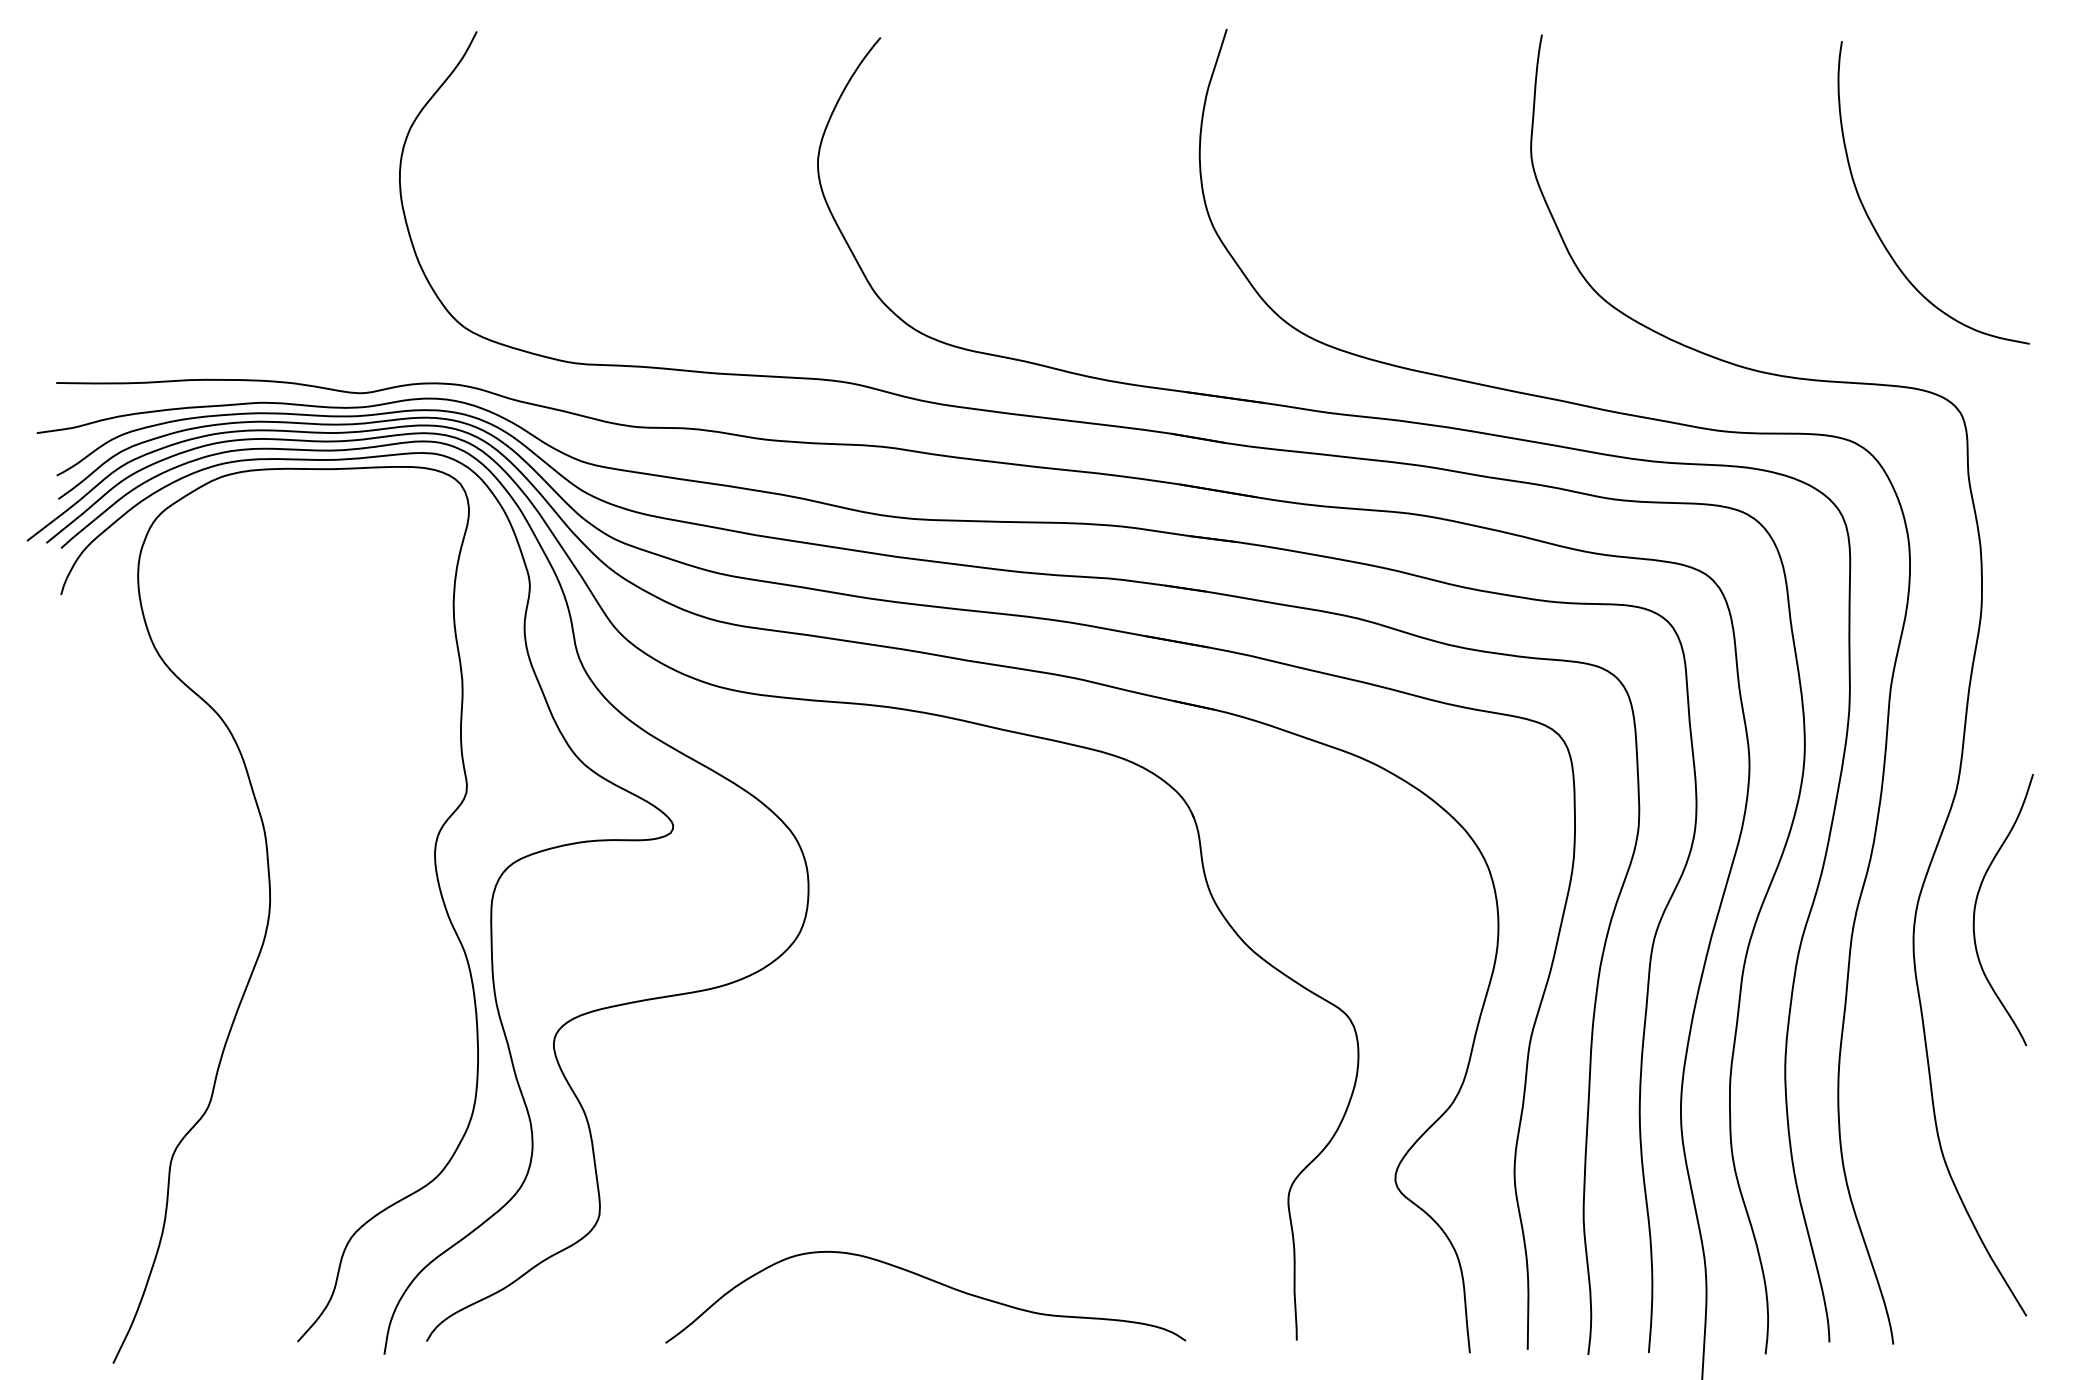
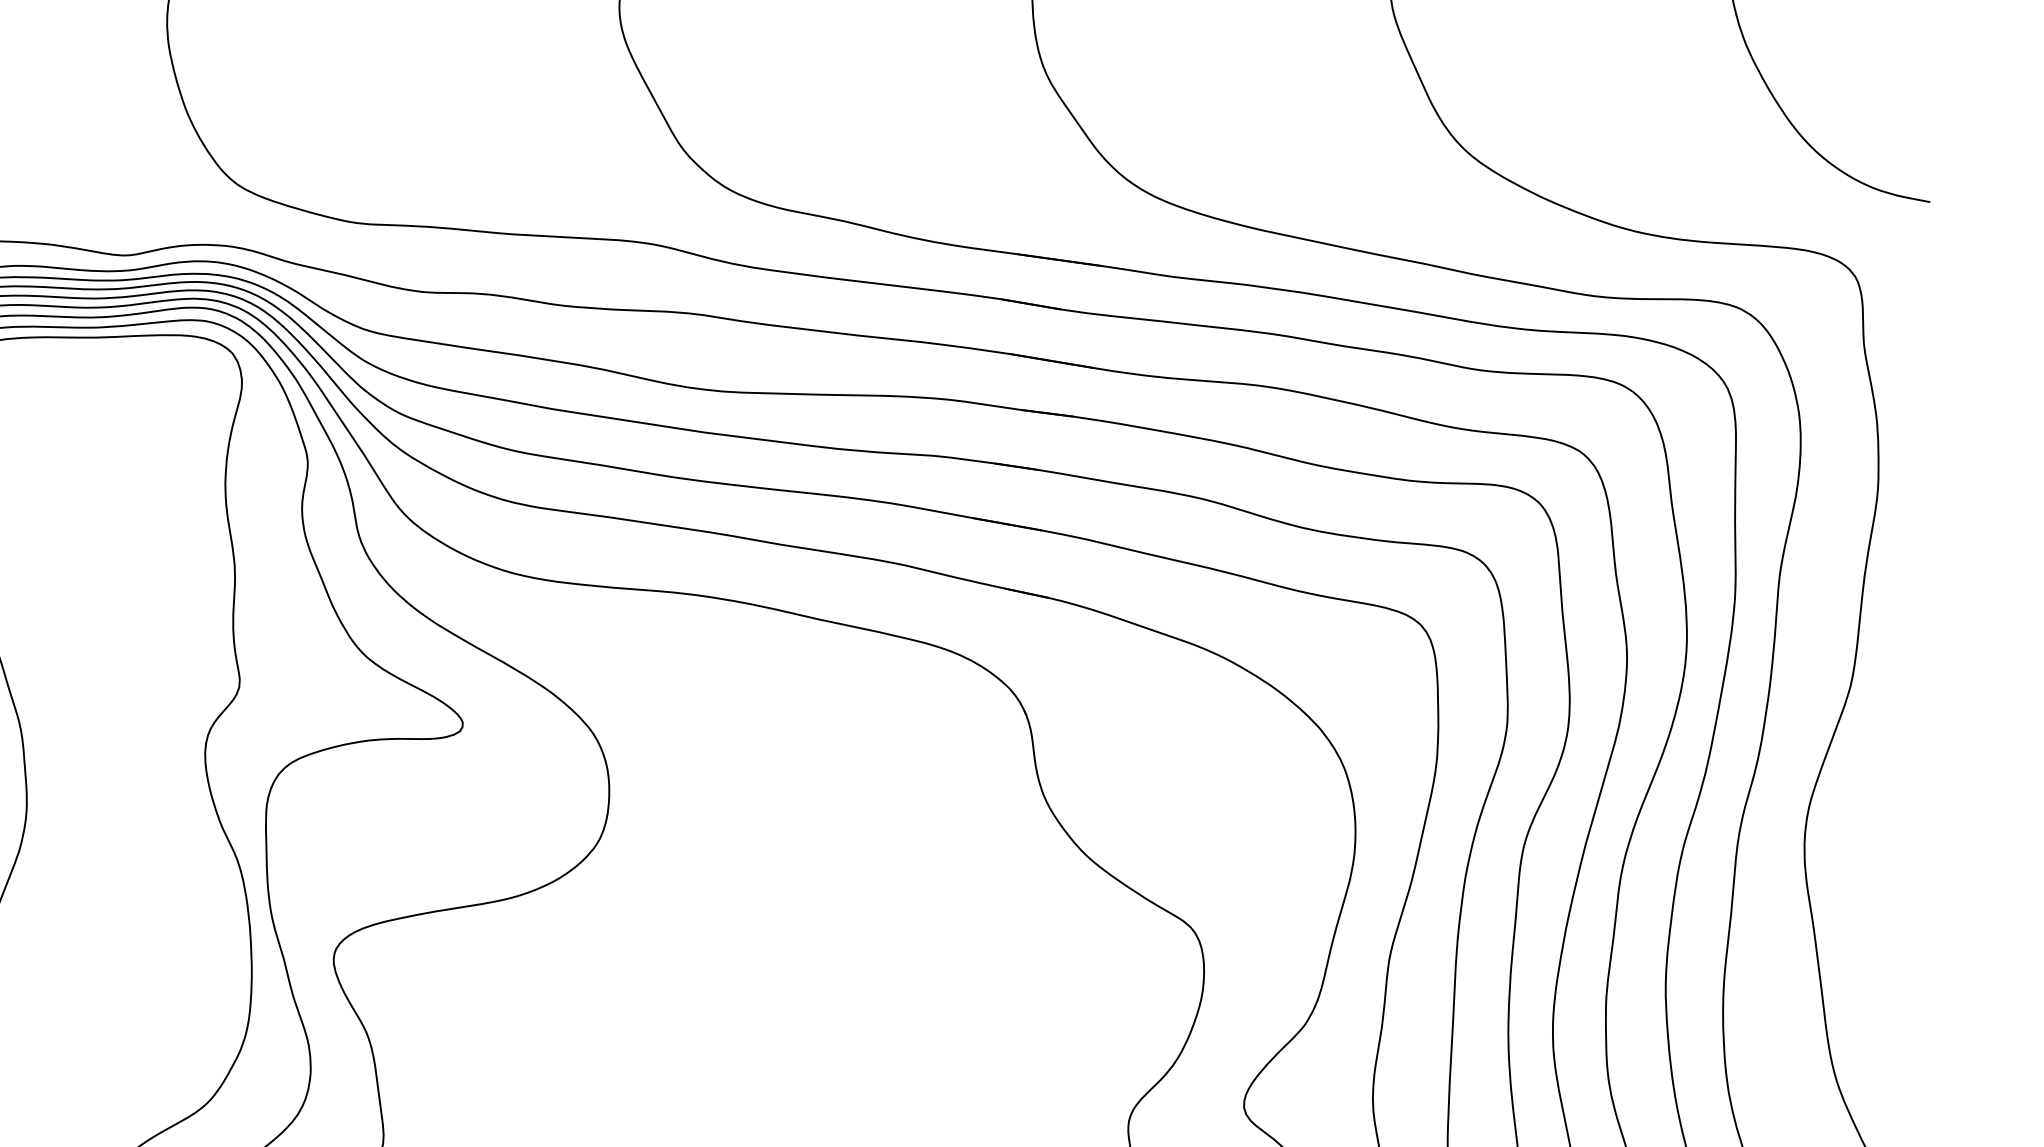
curve: (1976, 905) -> (1872, 809), removed

